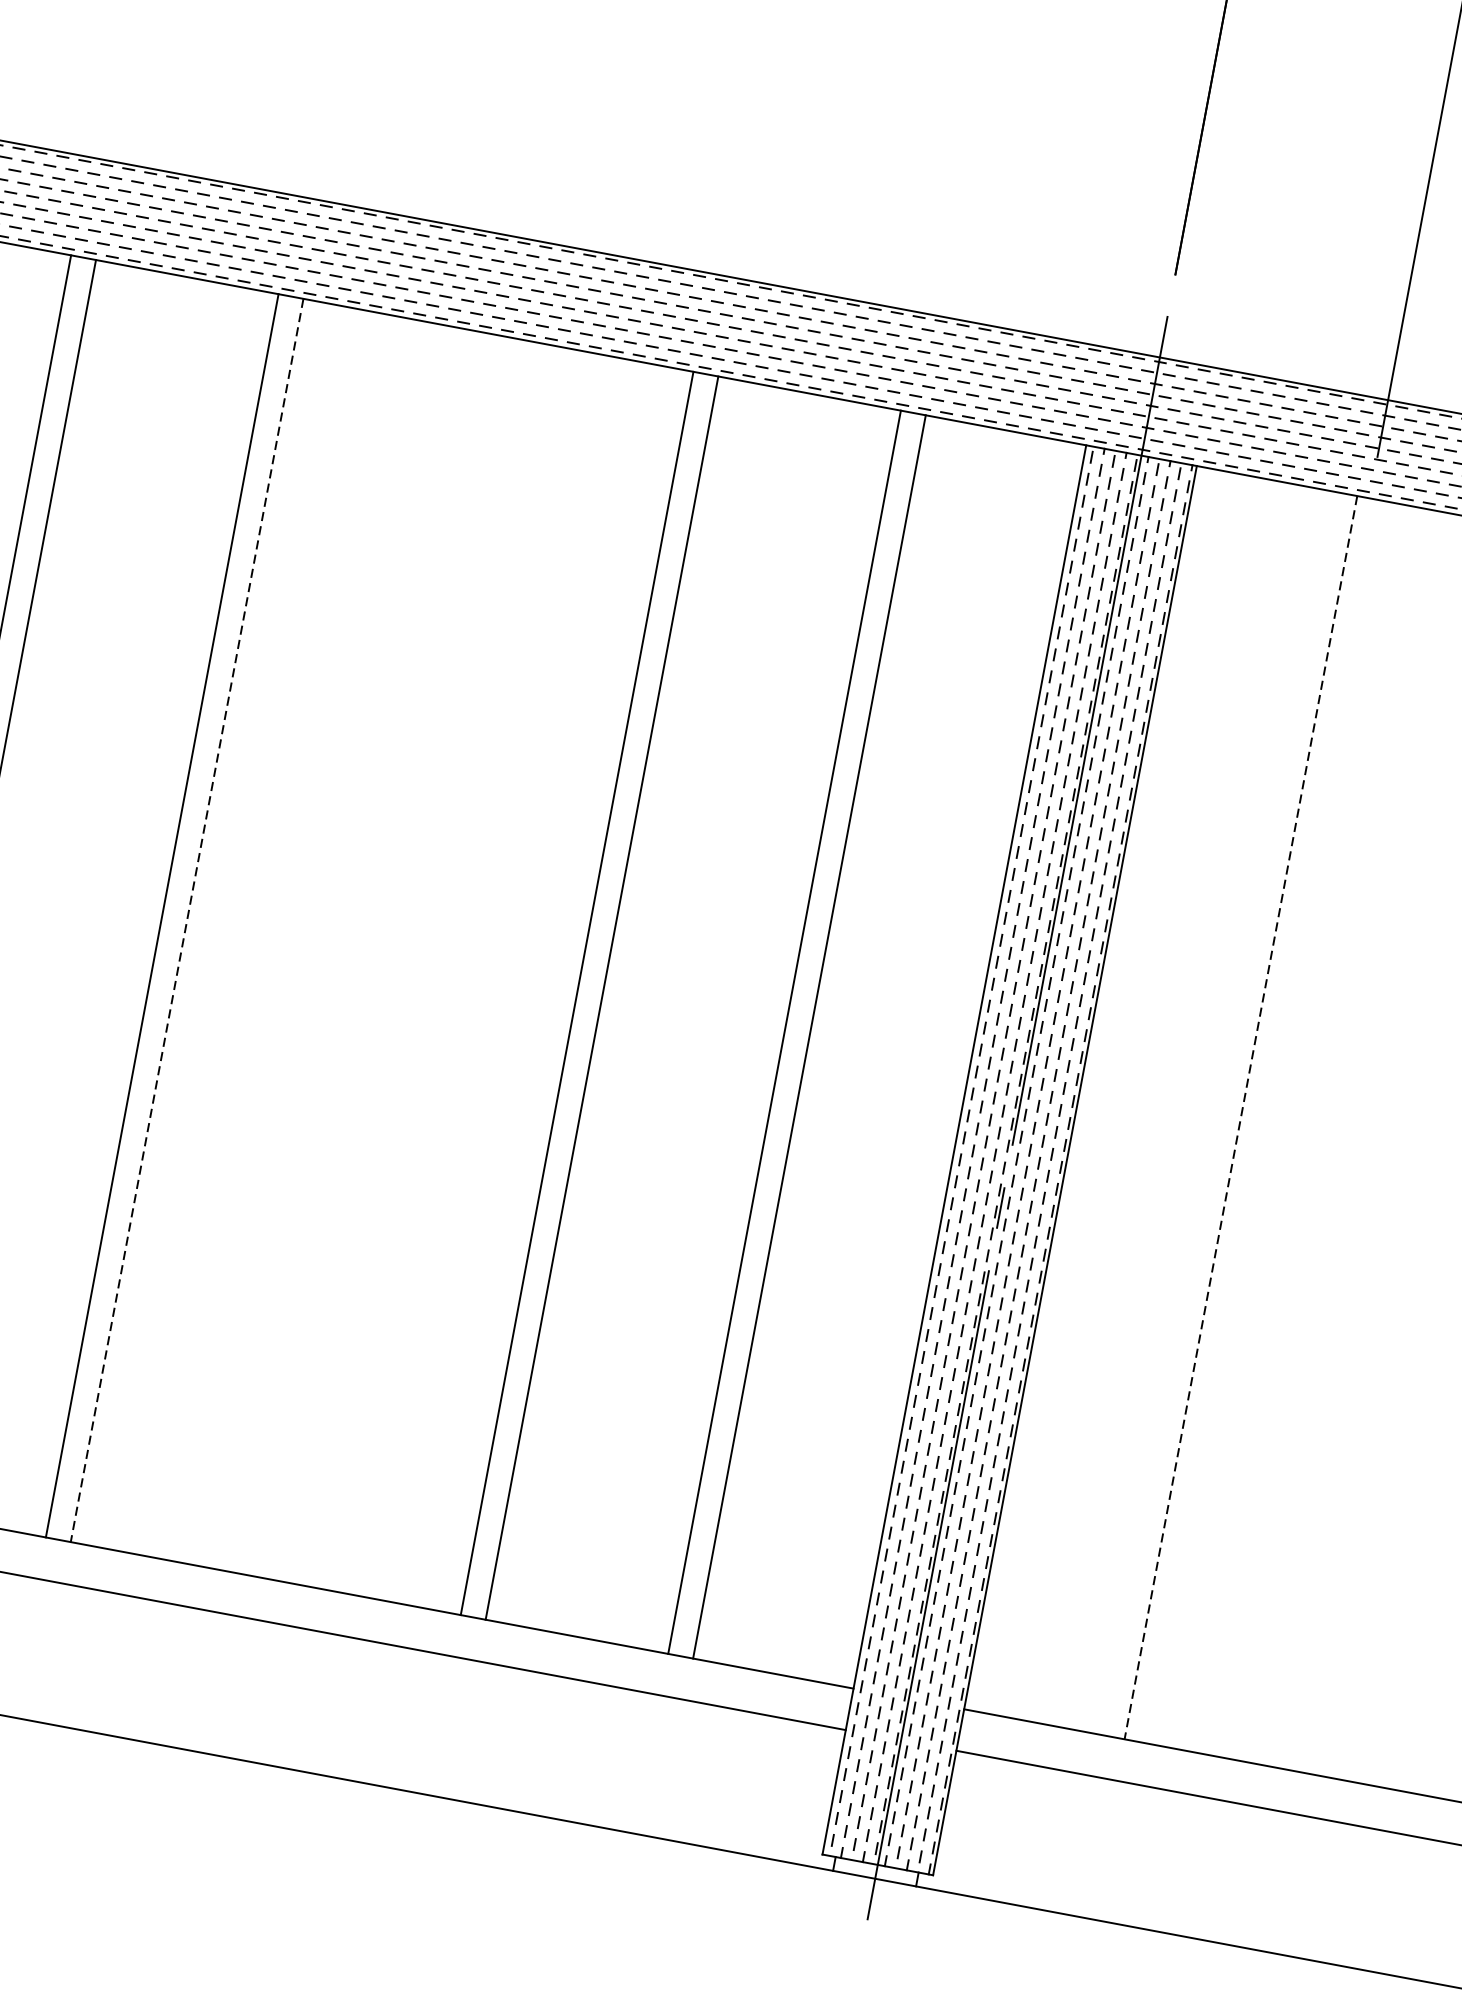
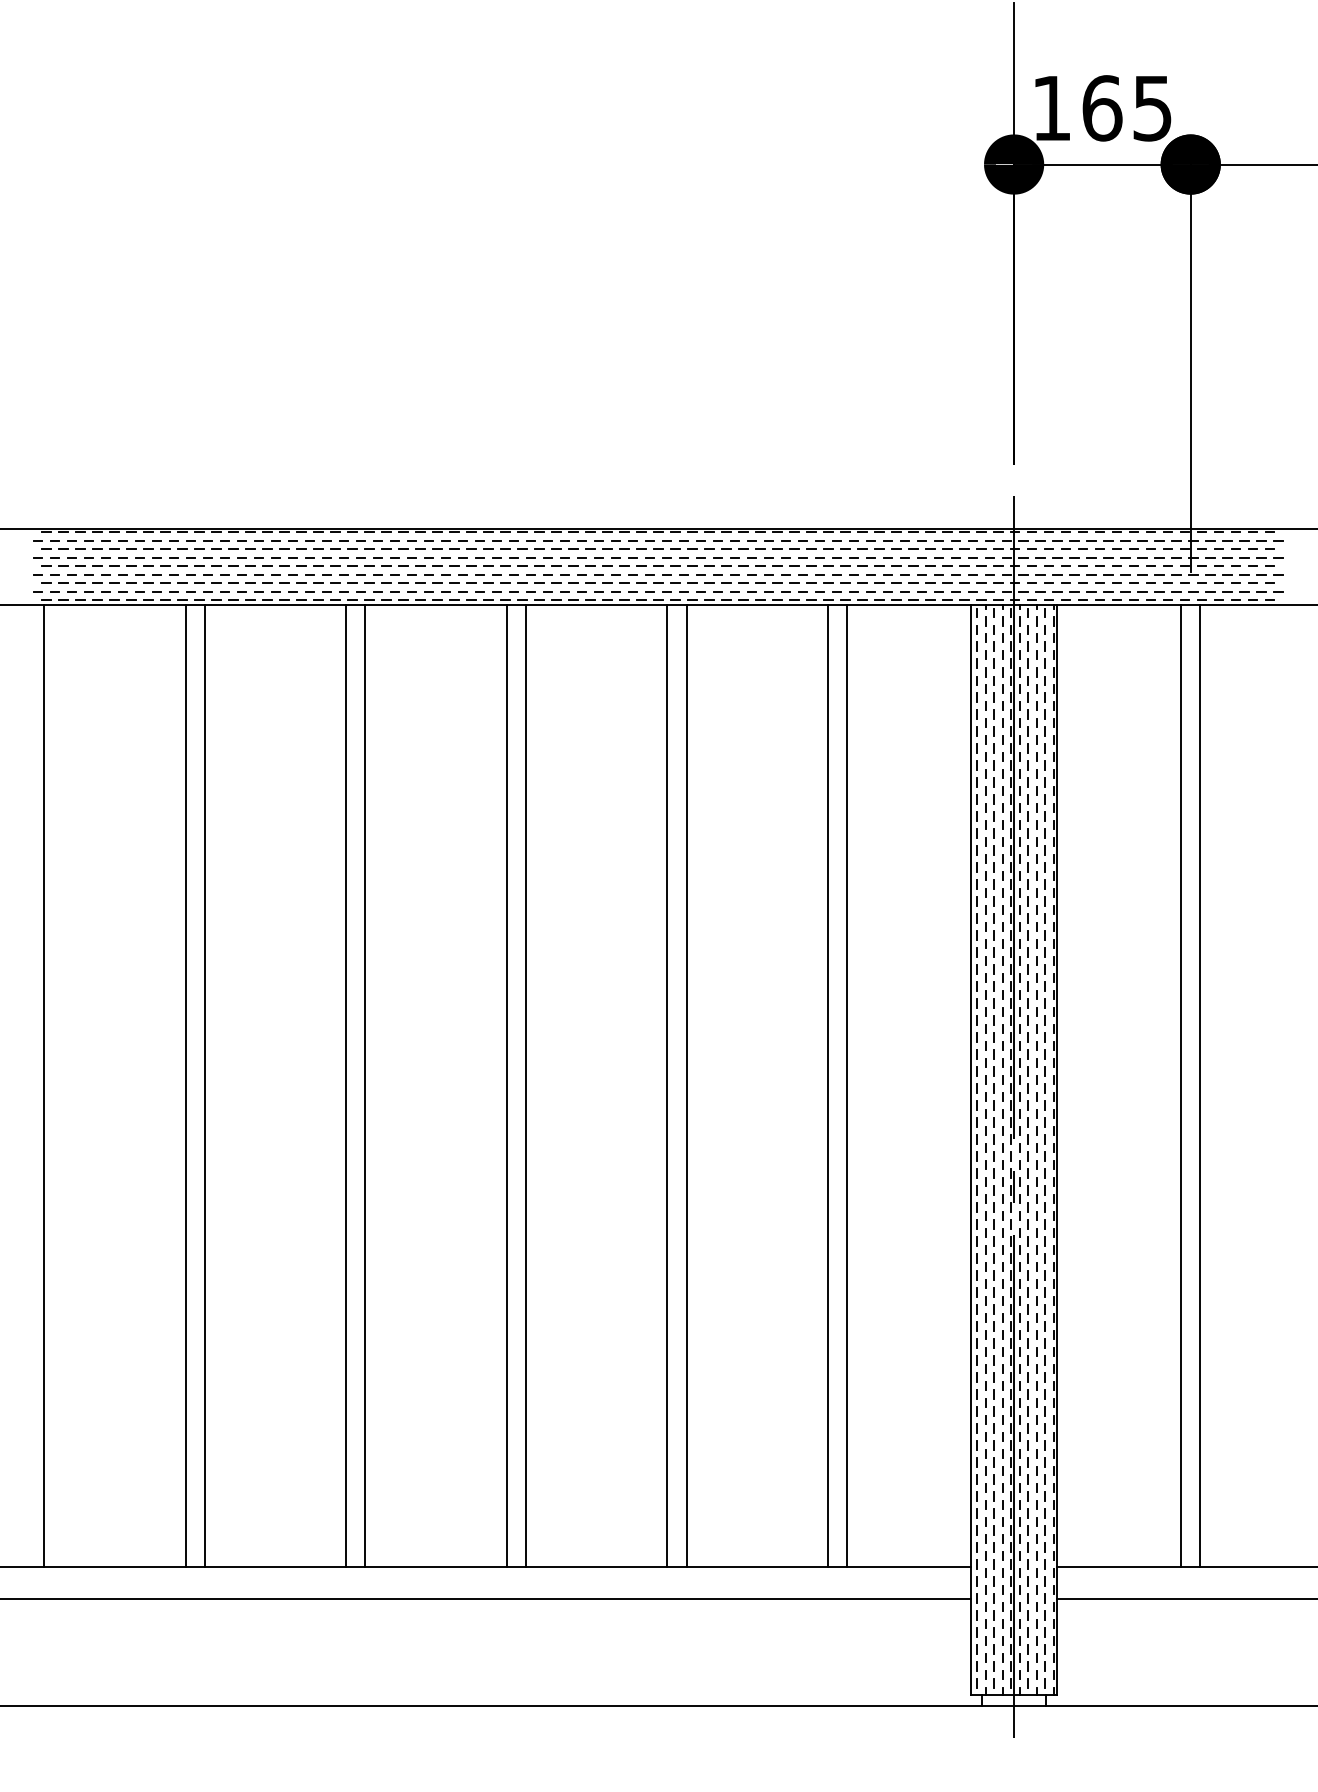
line: (187, 921) -> (365, 1086), dashed -> solid
line: (369, 954) -> (506, 1085), added
line: (394, 958) -> (525, 1085), added
line: (1241, 1118) -> (1181, 1086), dashed -> solid
line: (1266, 1122) -> (1200, 1085), added

